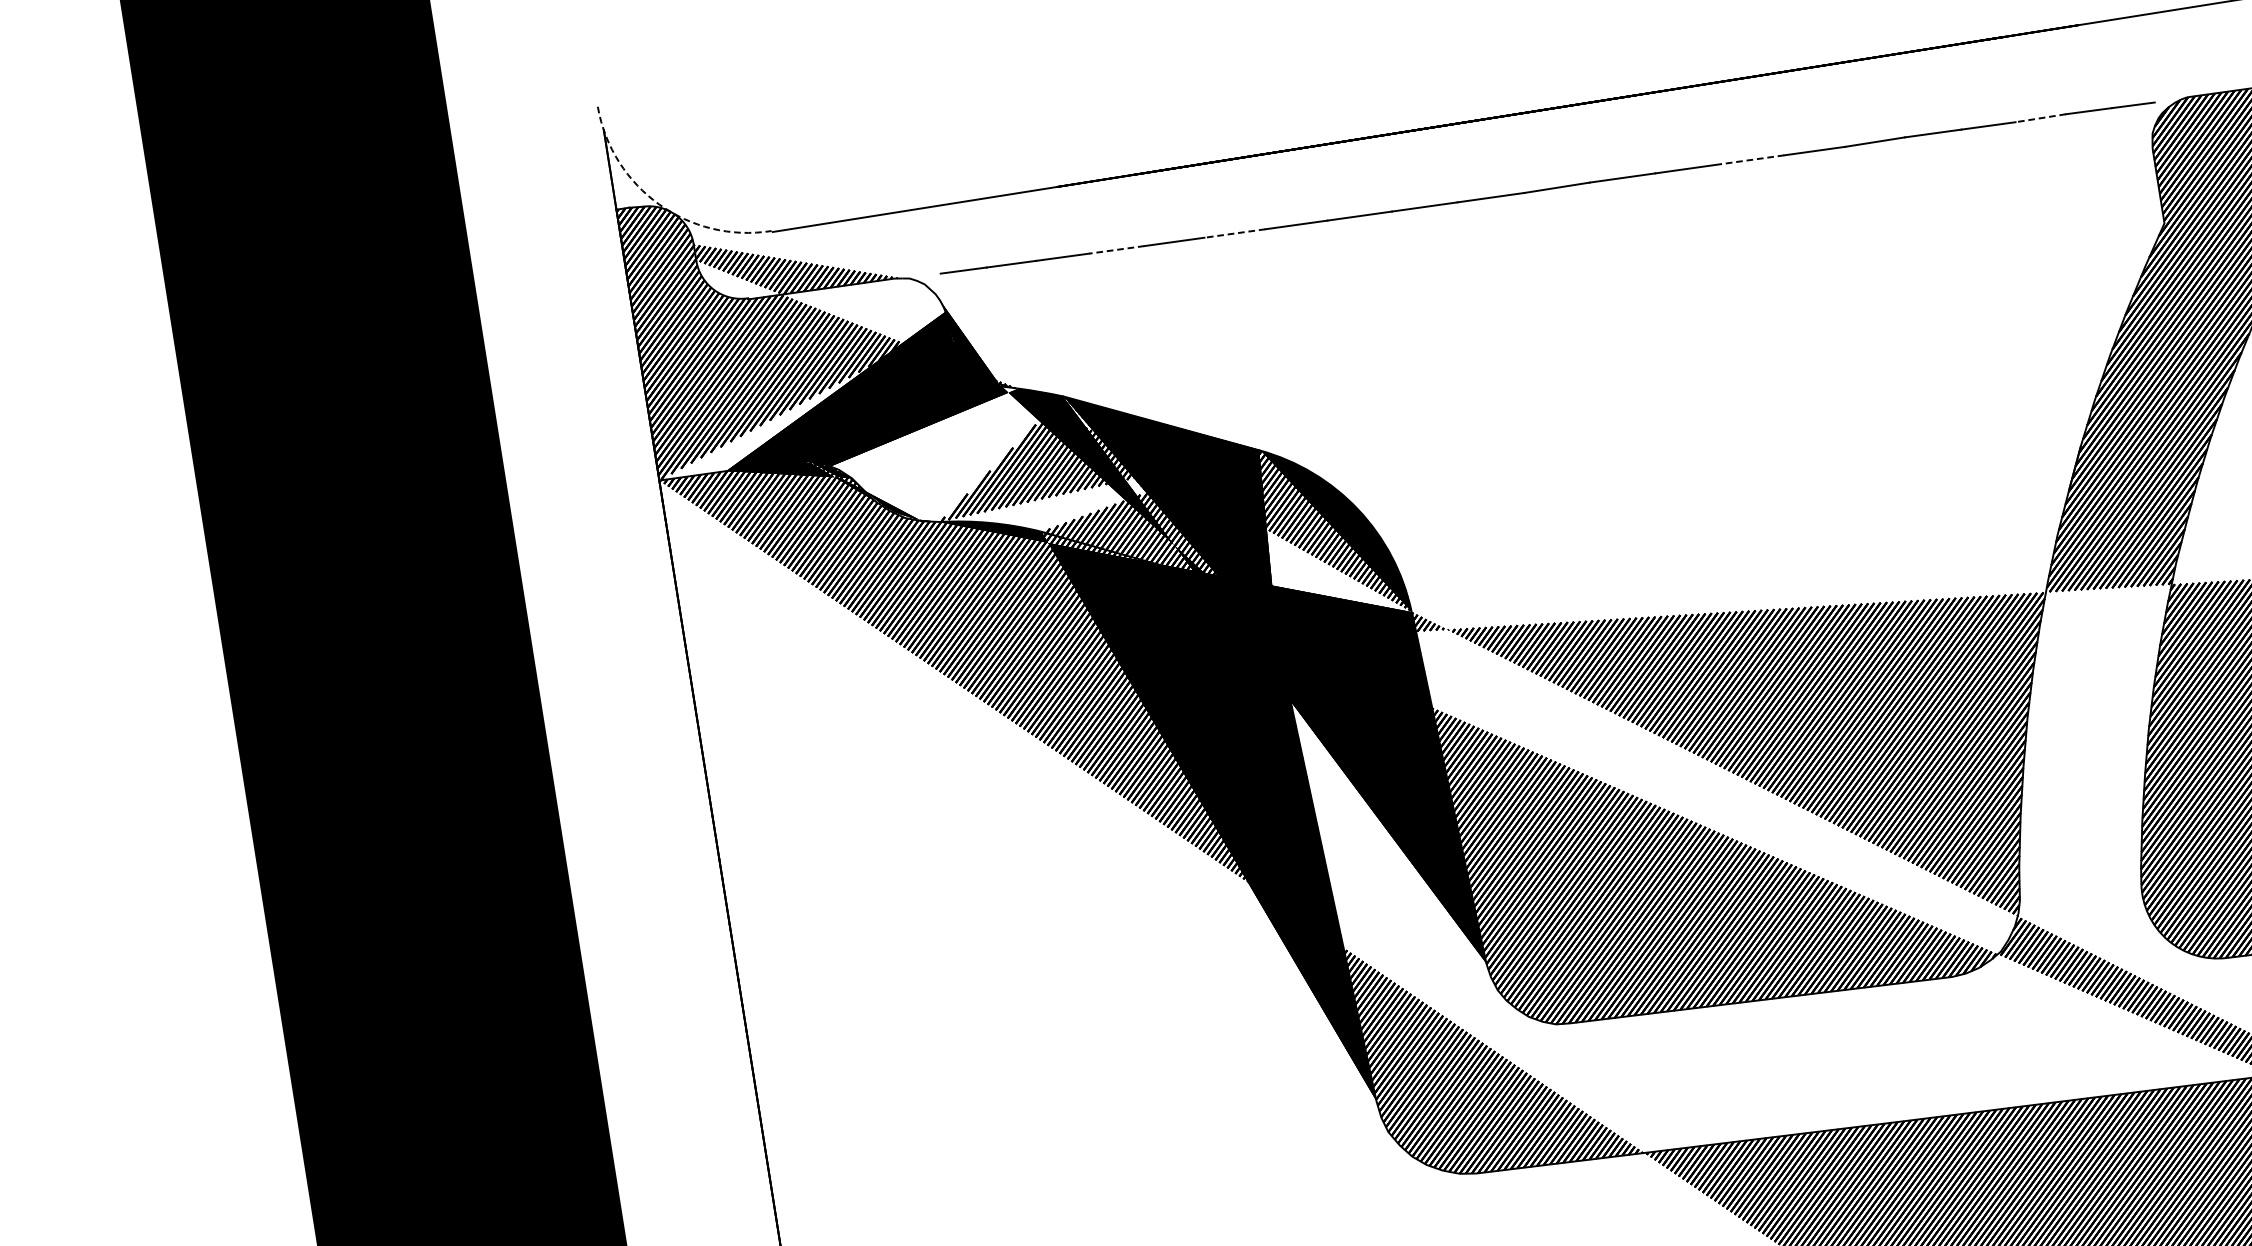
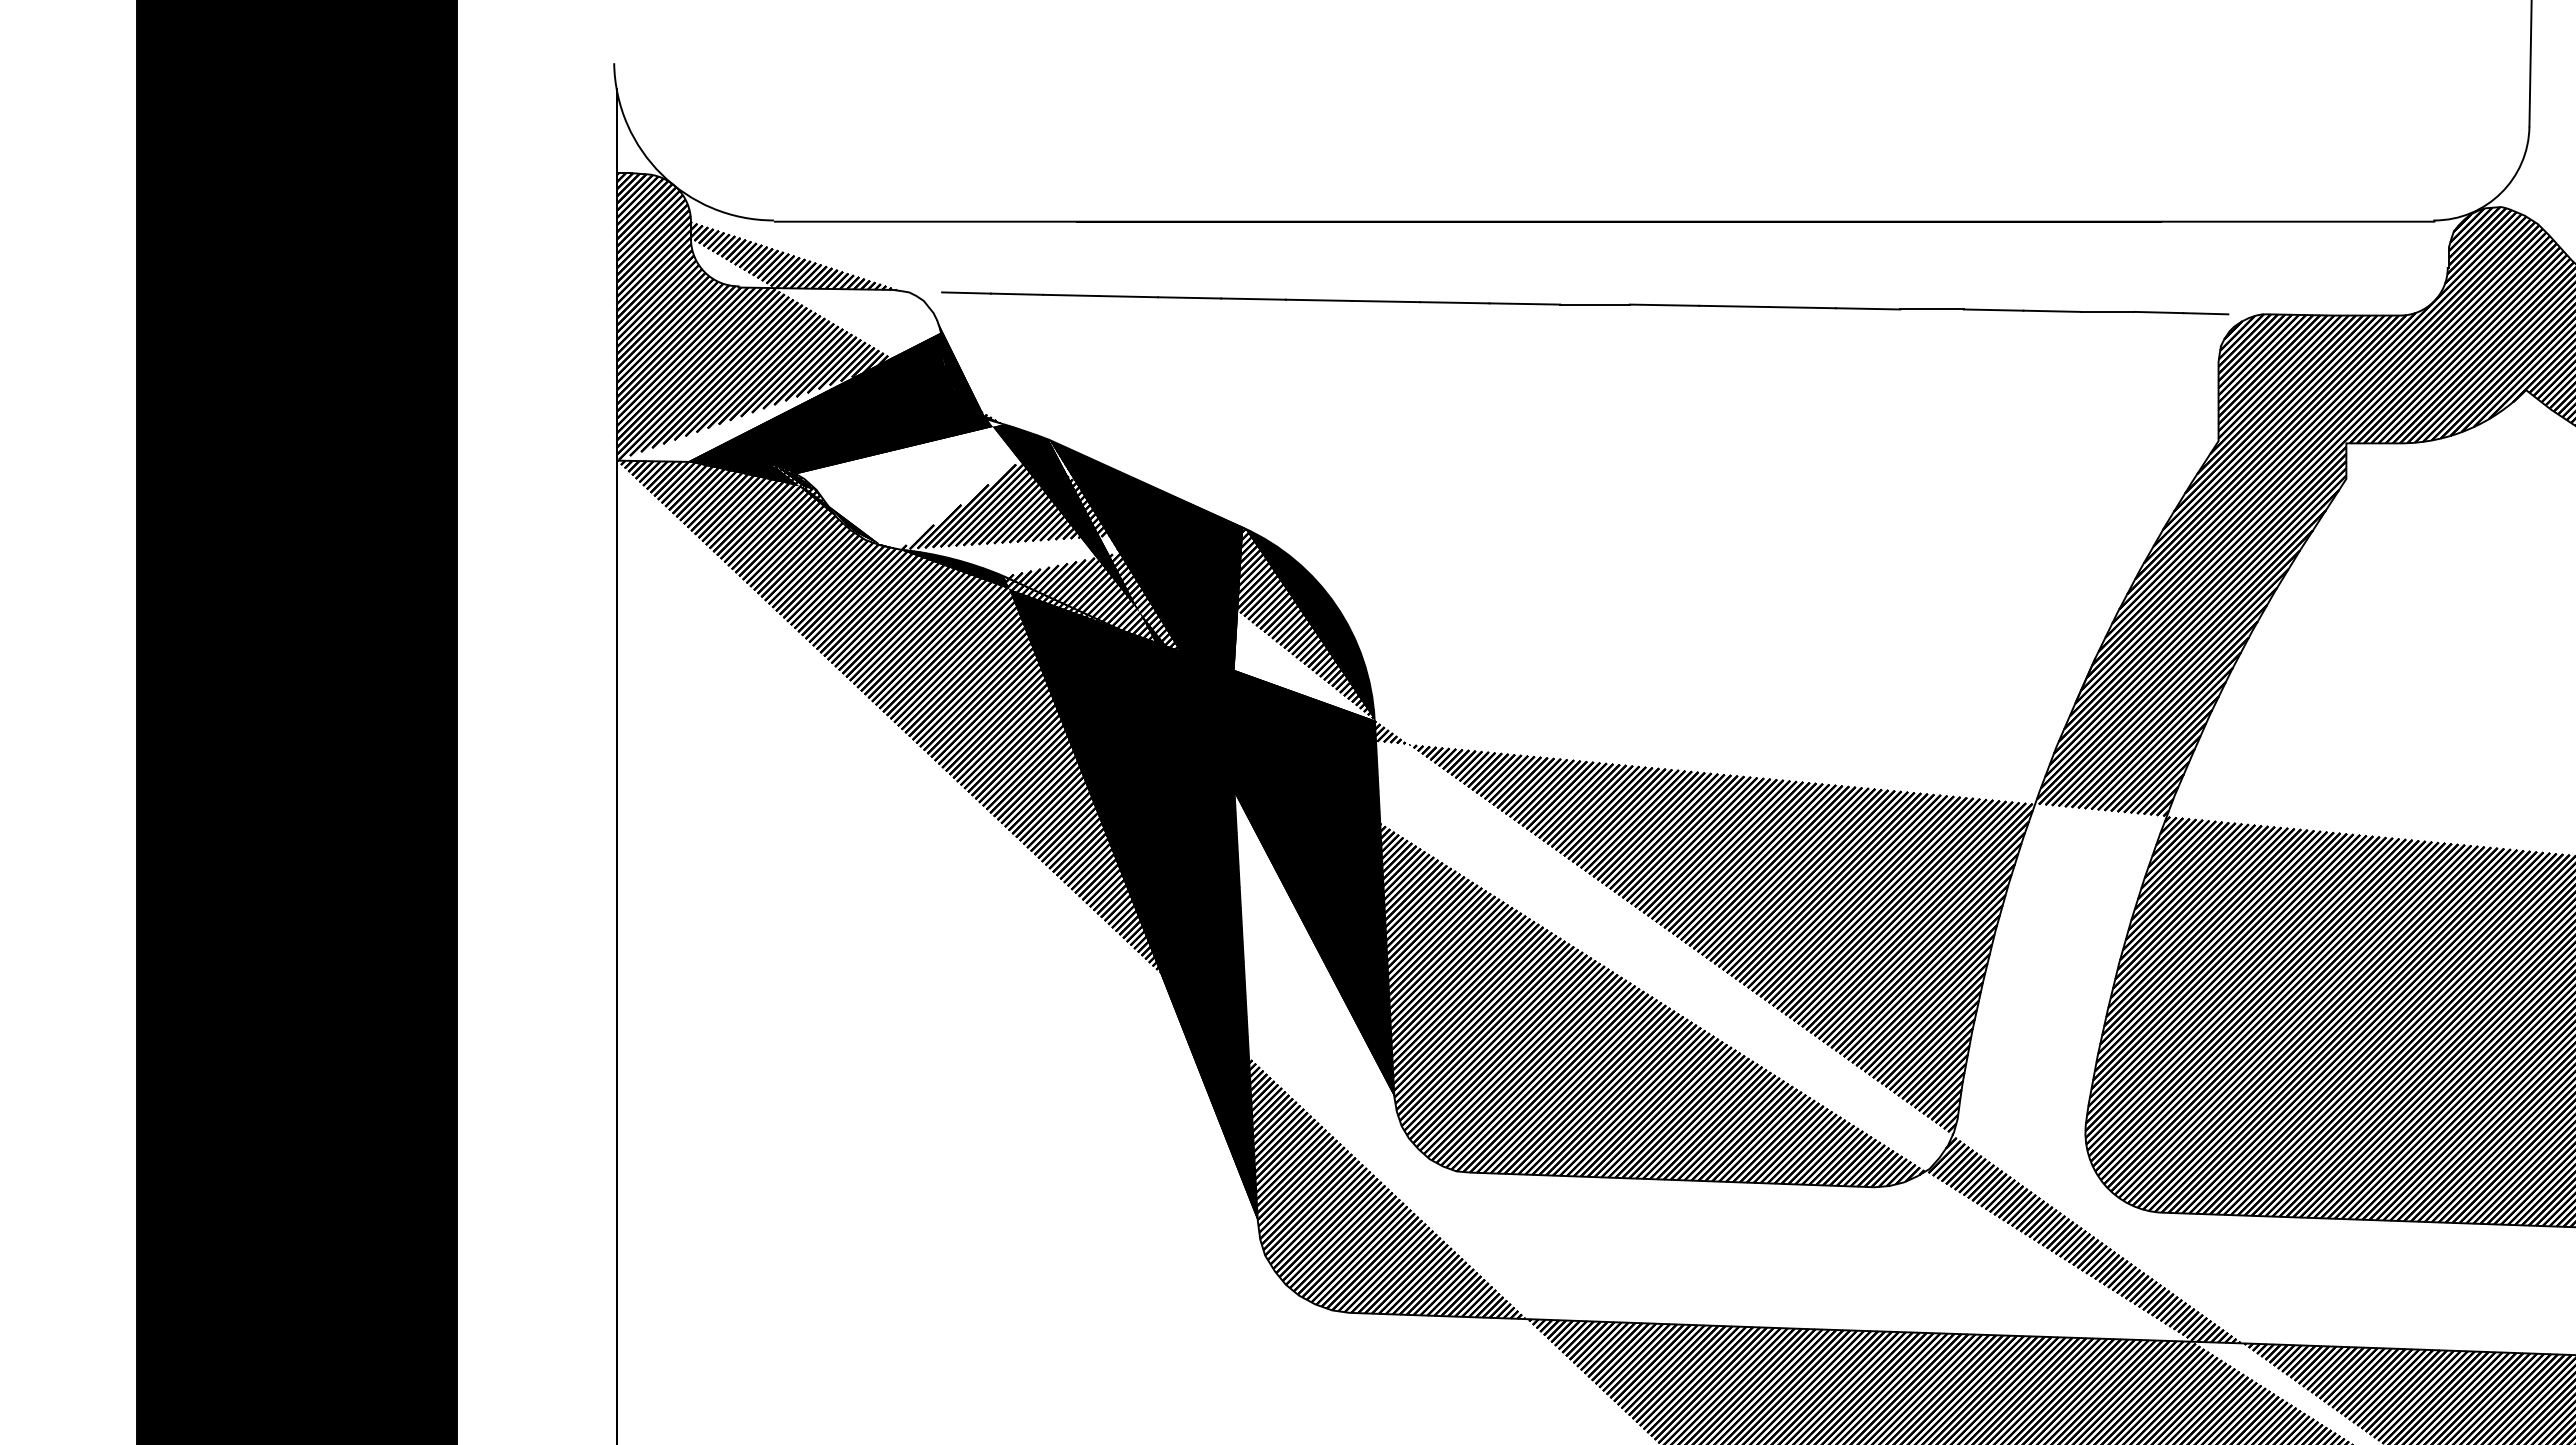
line: (2040, 117) -> (2107, 311), dashed -> solid
line: (1752, 159) -> (1802, 307), dashed -> solid
arc: (658, 204) -> (661, 174), dashed -> solid
line: (1234, 233) -> (1253, 299), dashed -> solid
line: (1116, 249) -> (1128, 296), dashed -> solid

